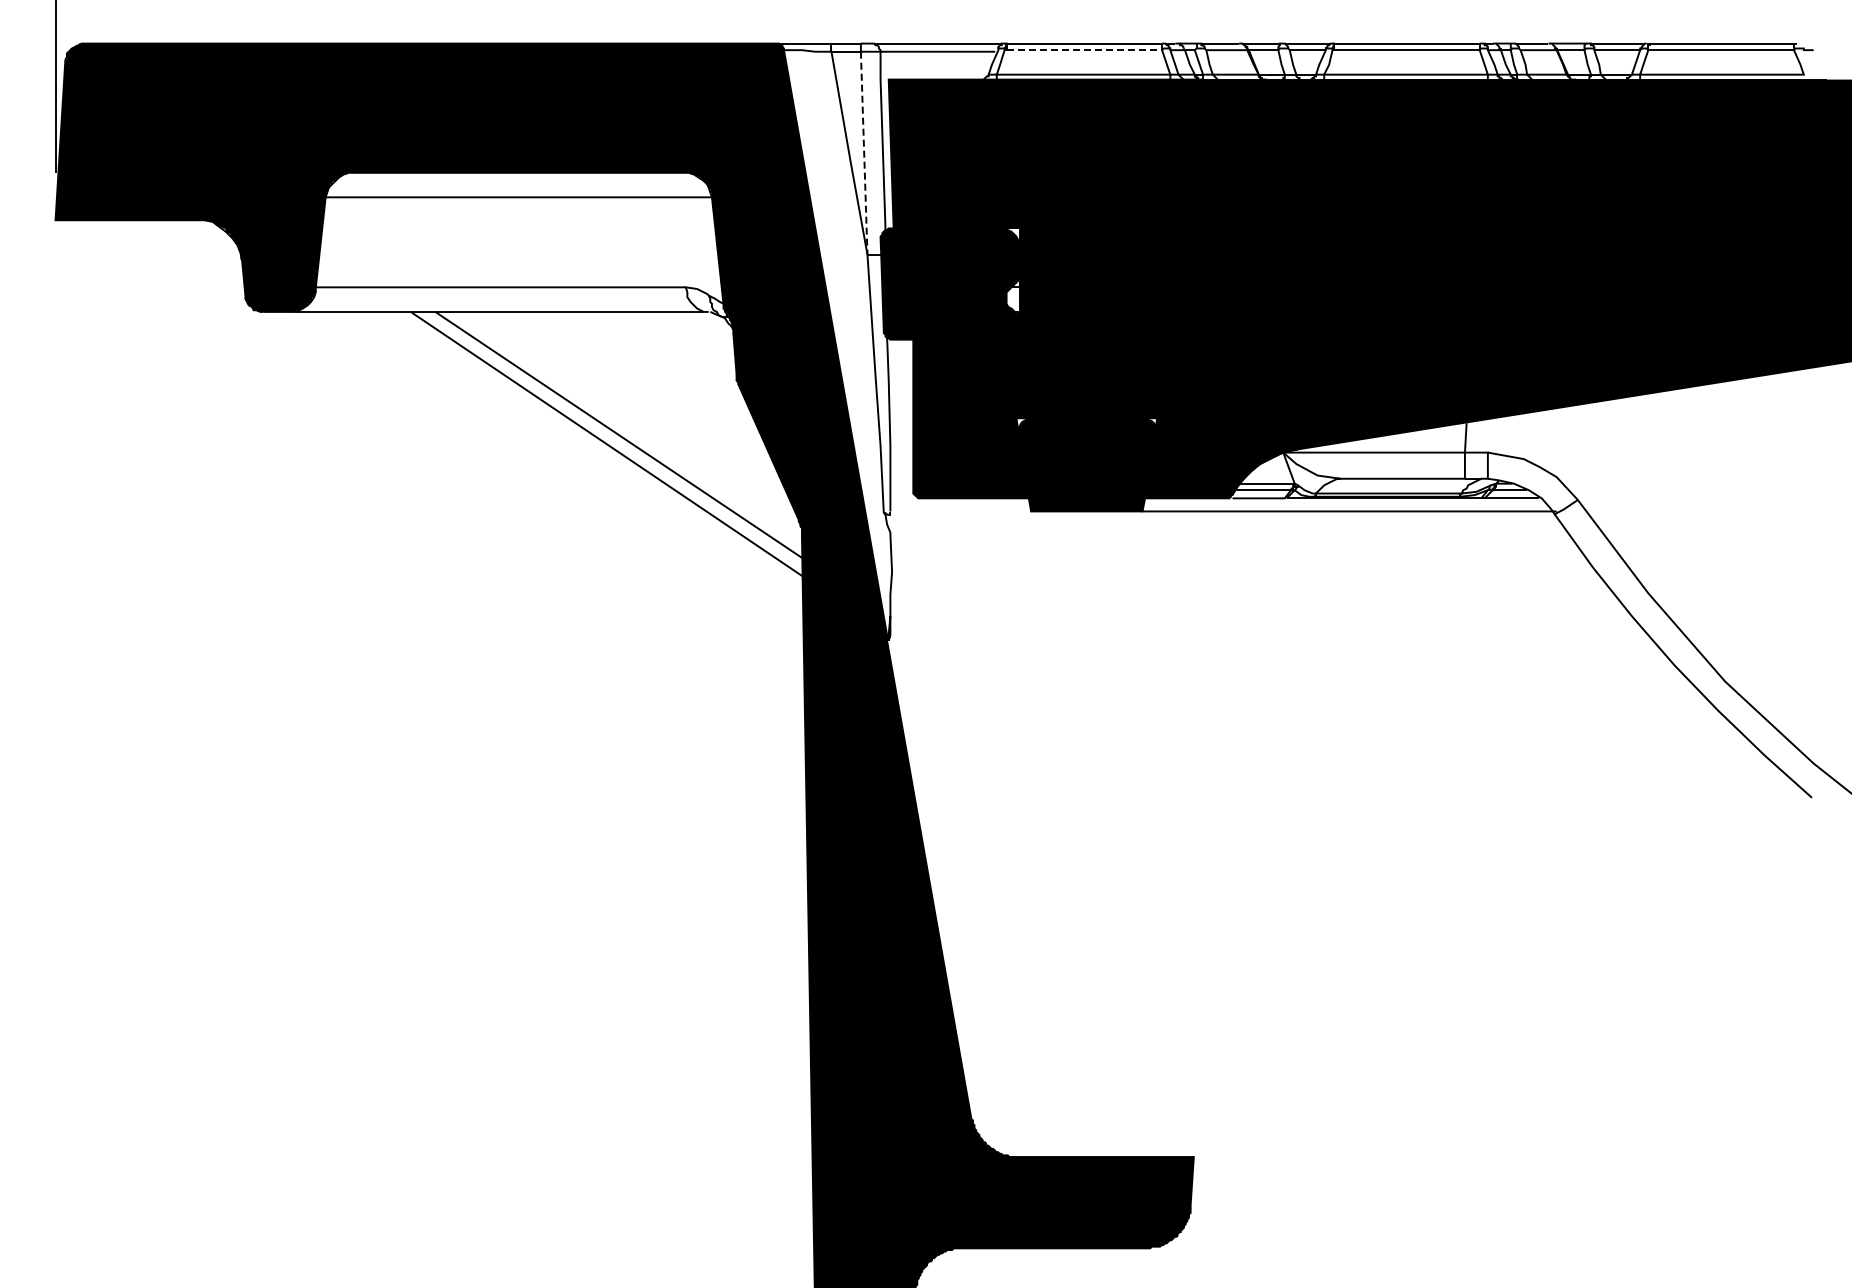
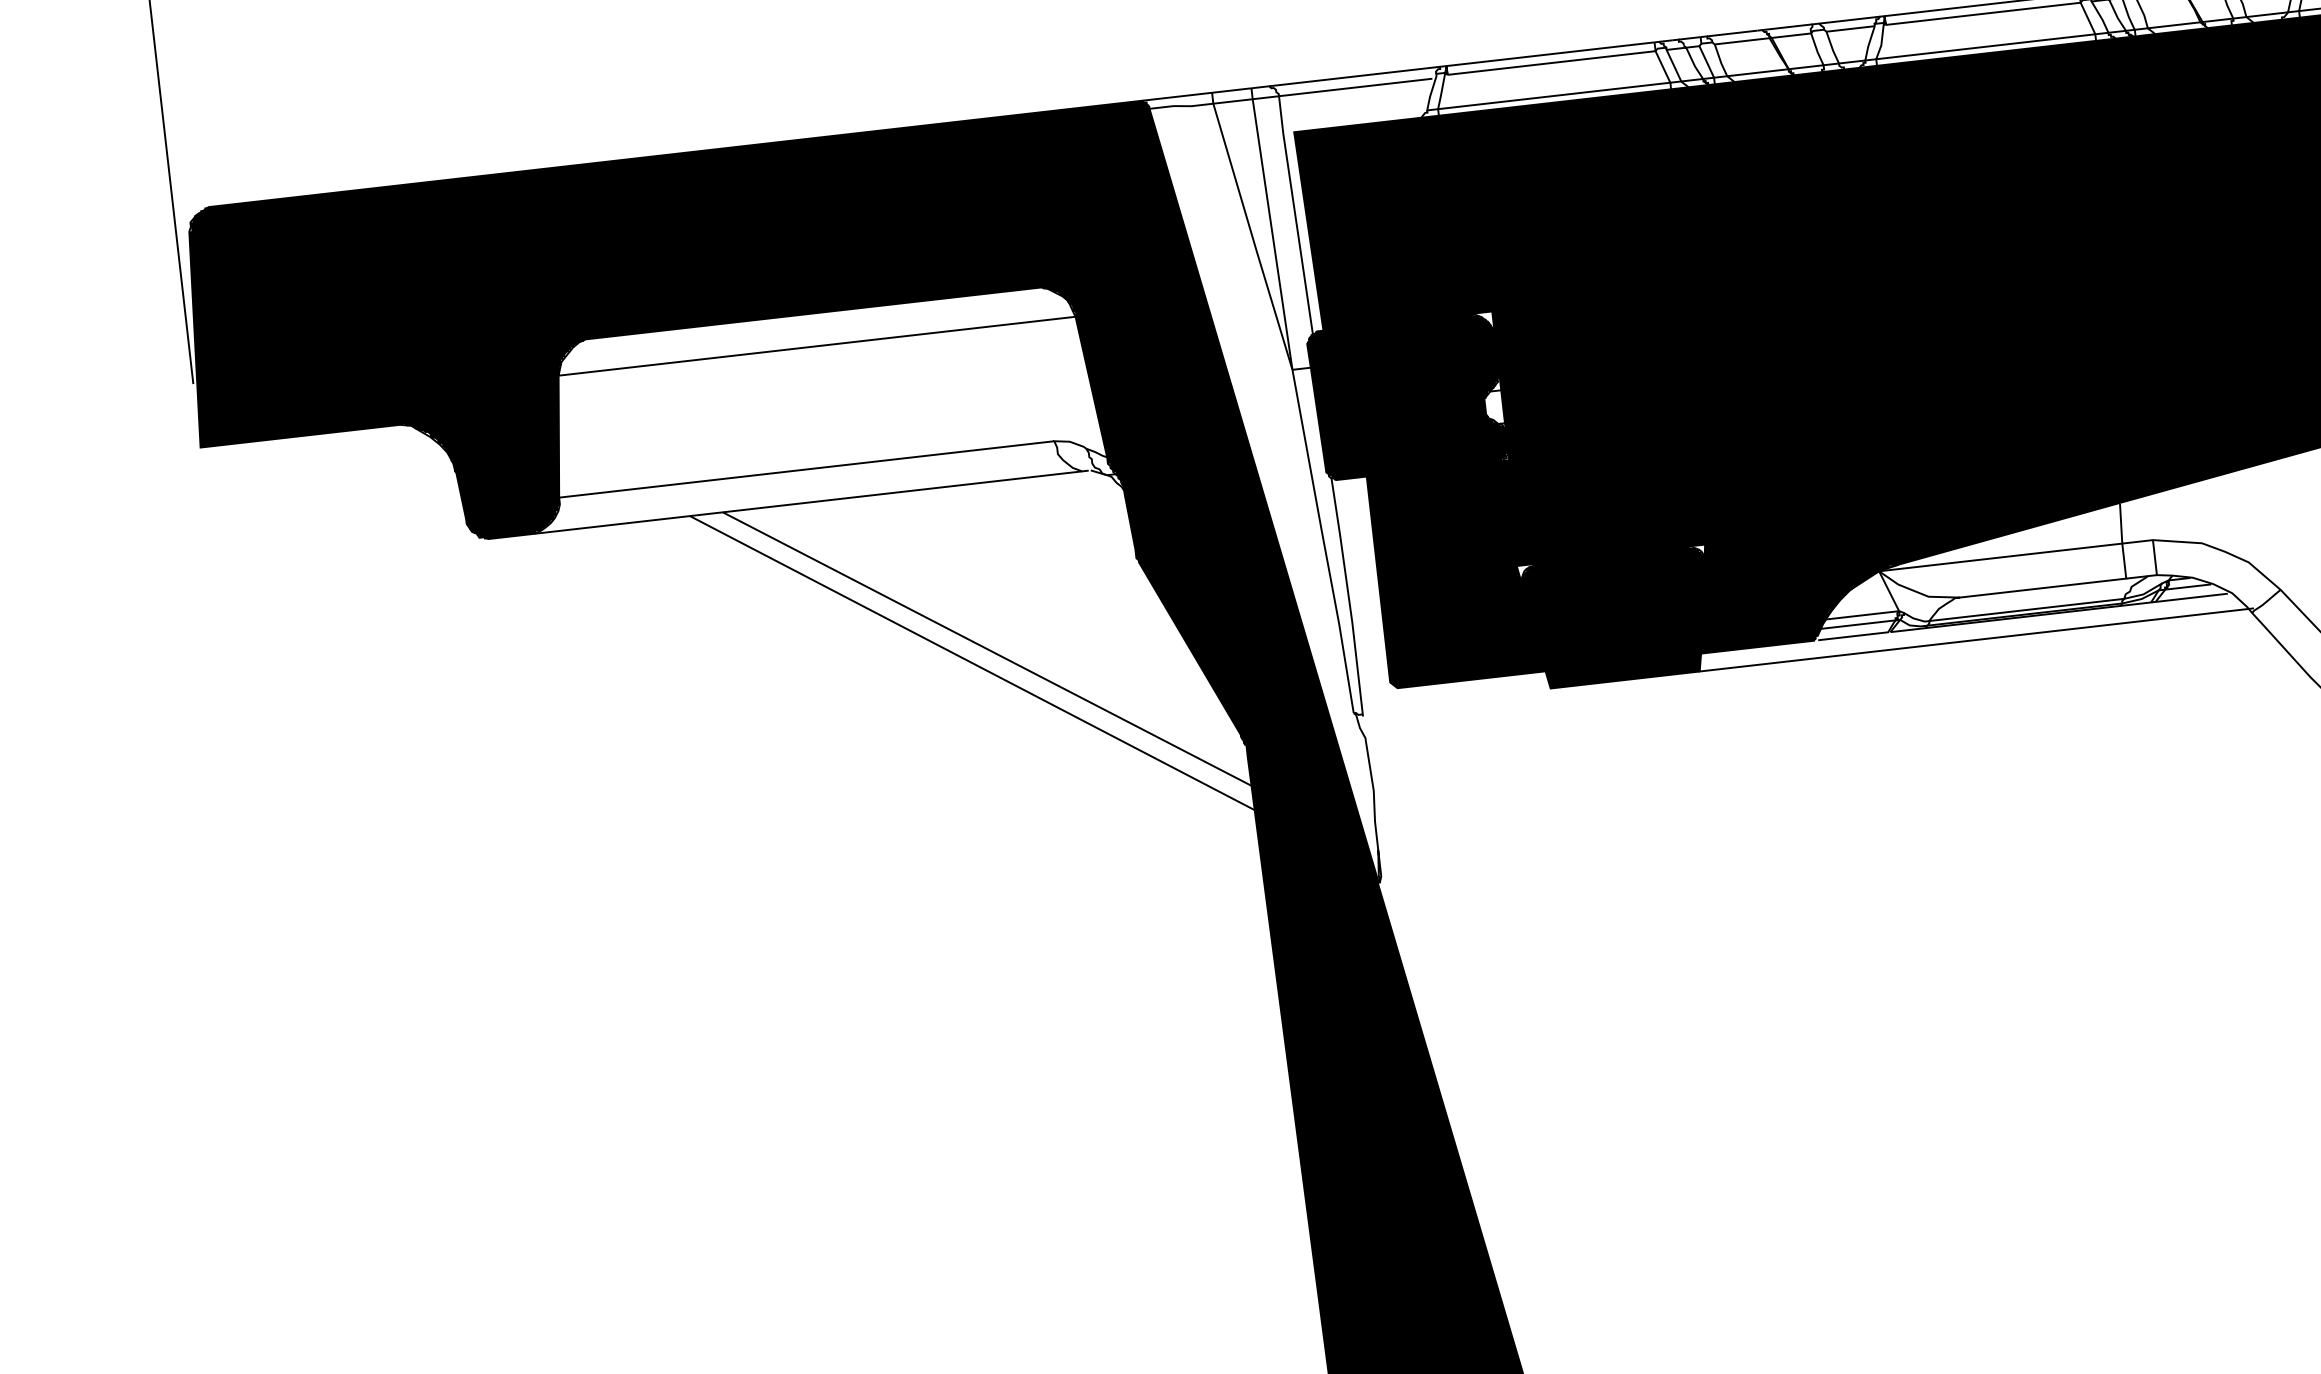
line: (1084, 50) -> (1551, 63), dashed -> solid
line: (864, 153) -> (1273, 234), dashed -> solid

